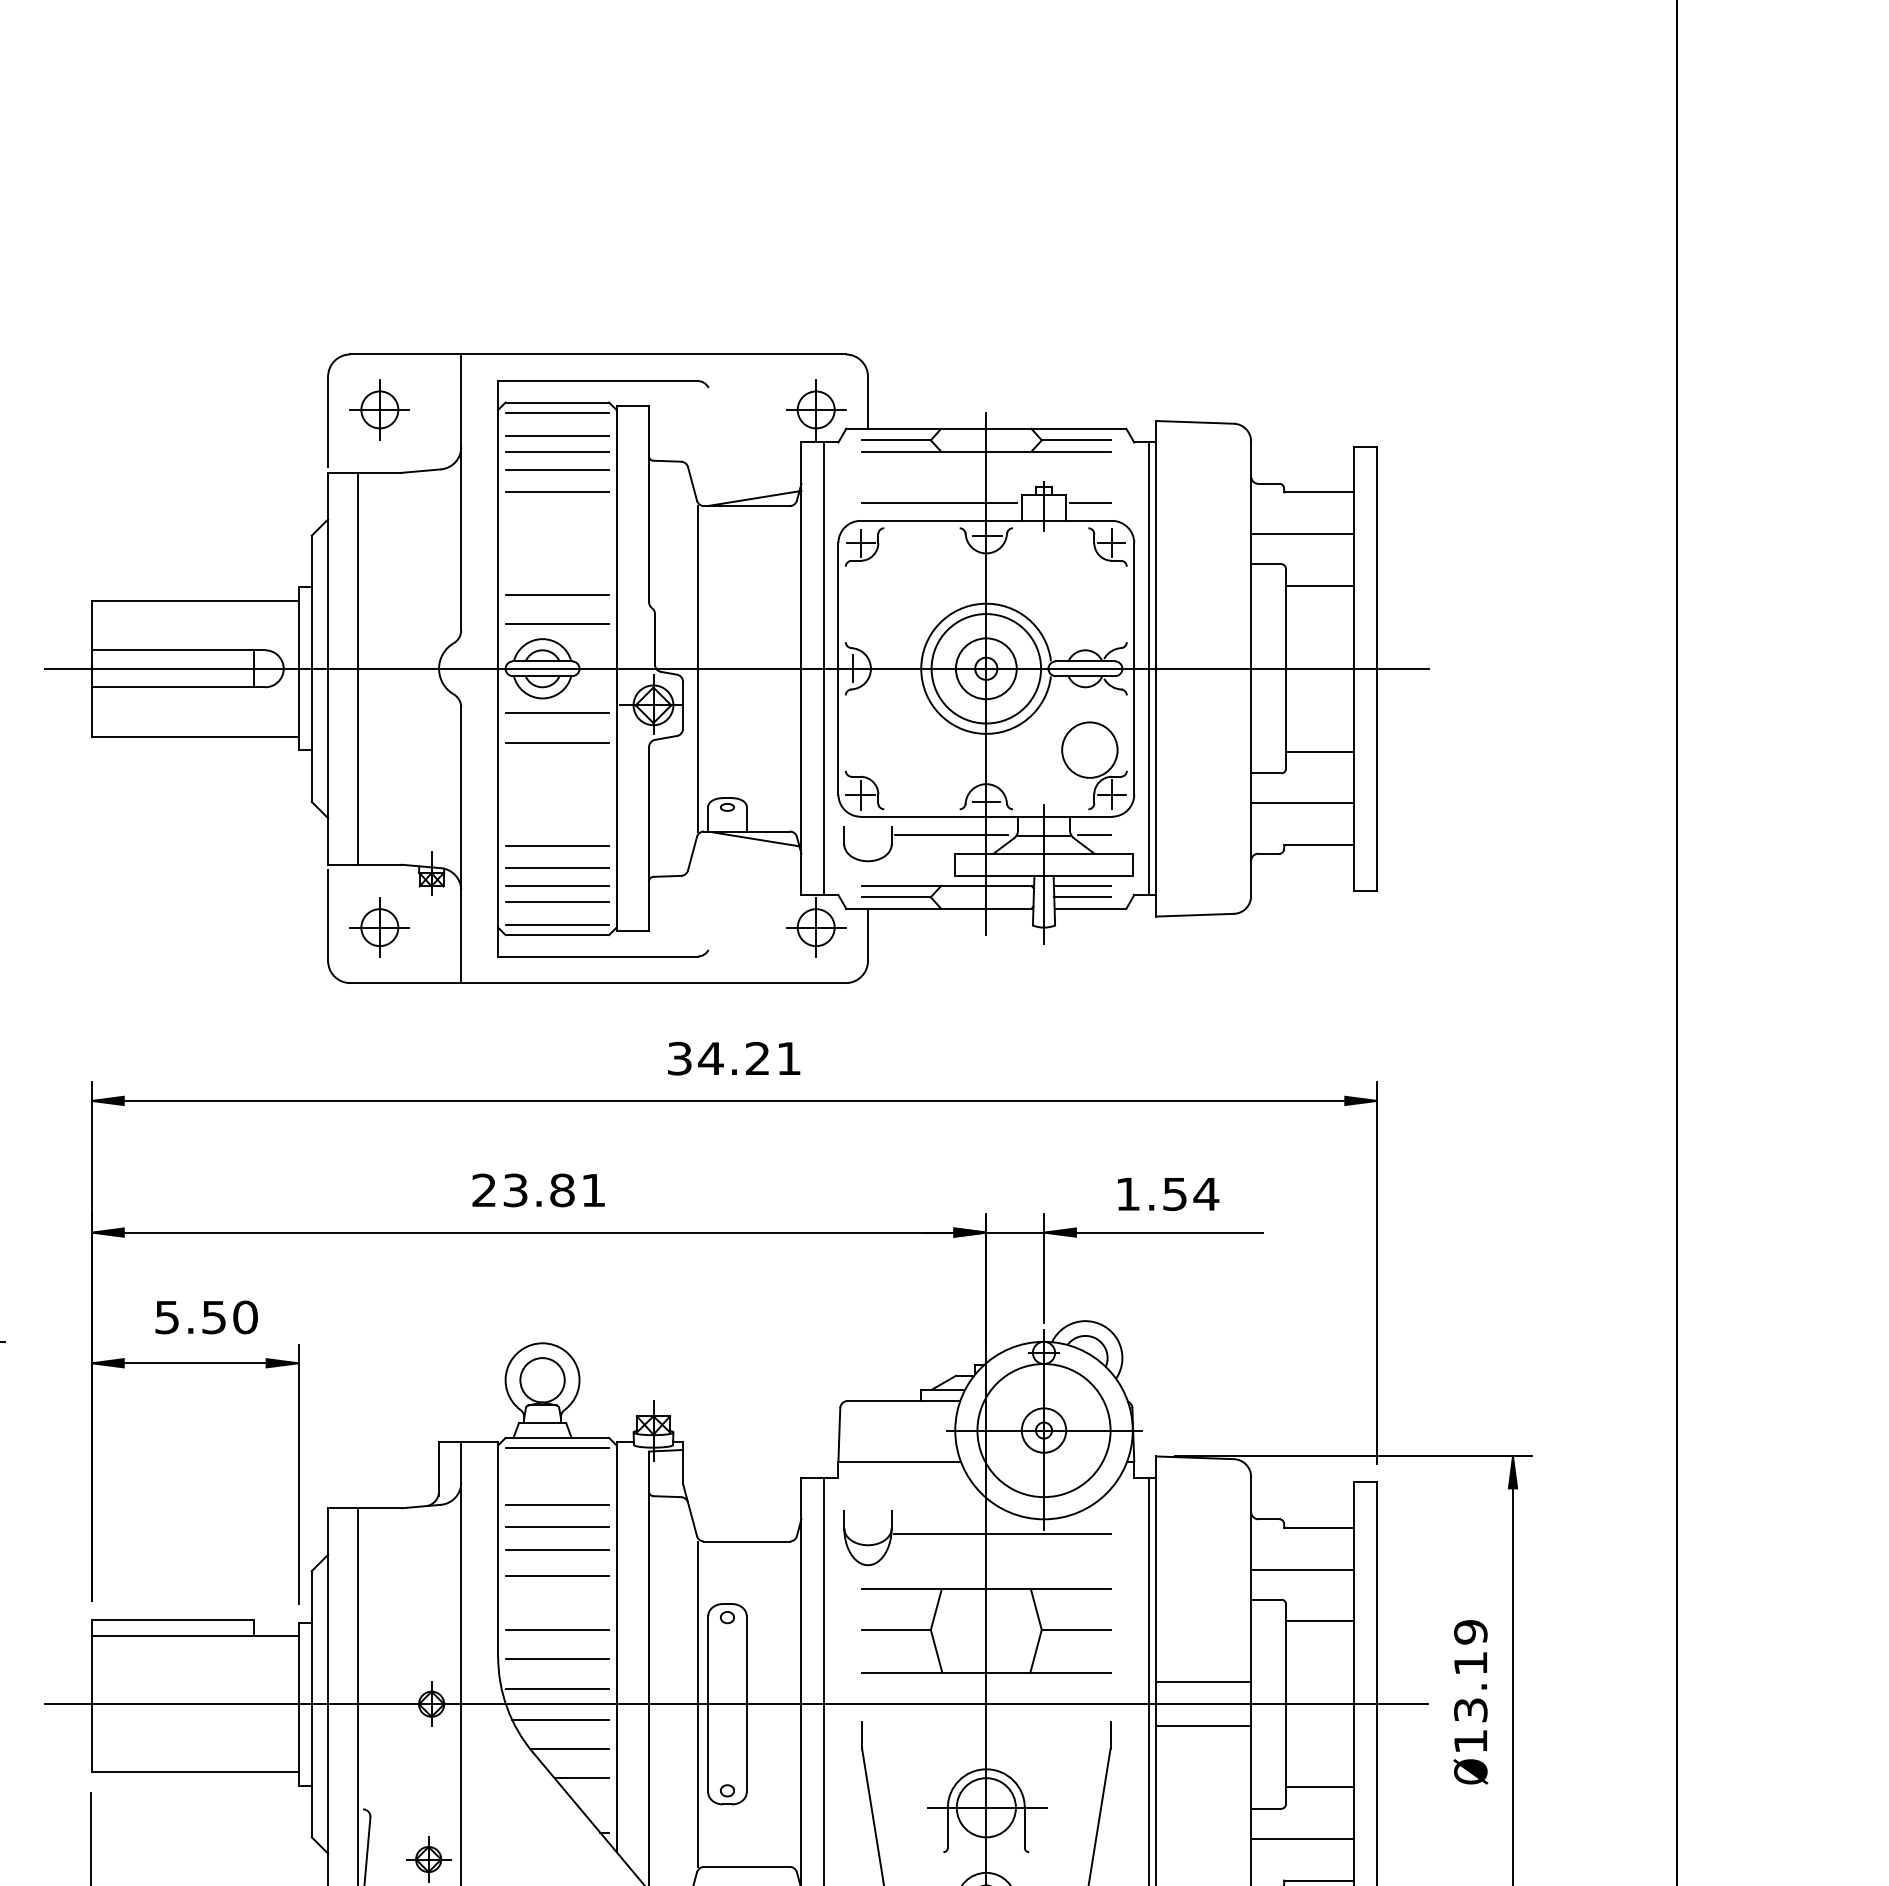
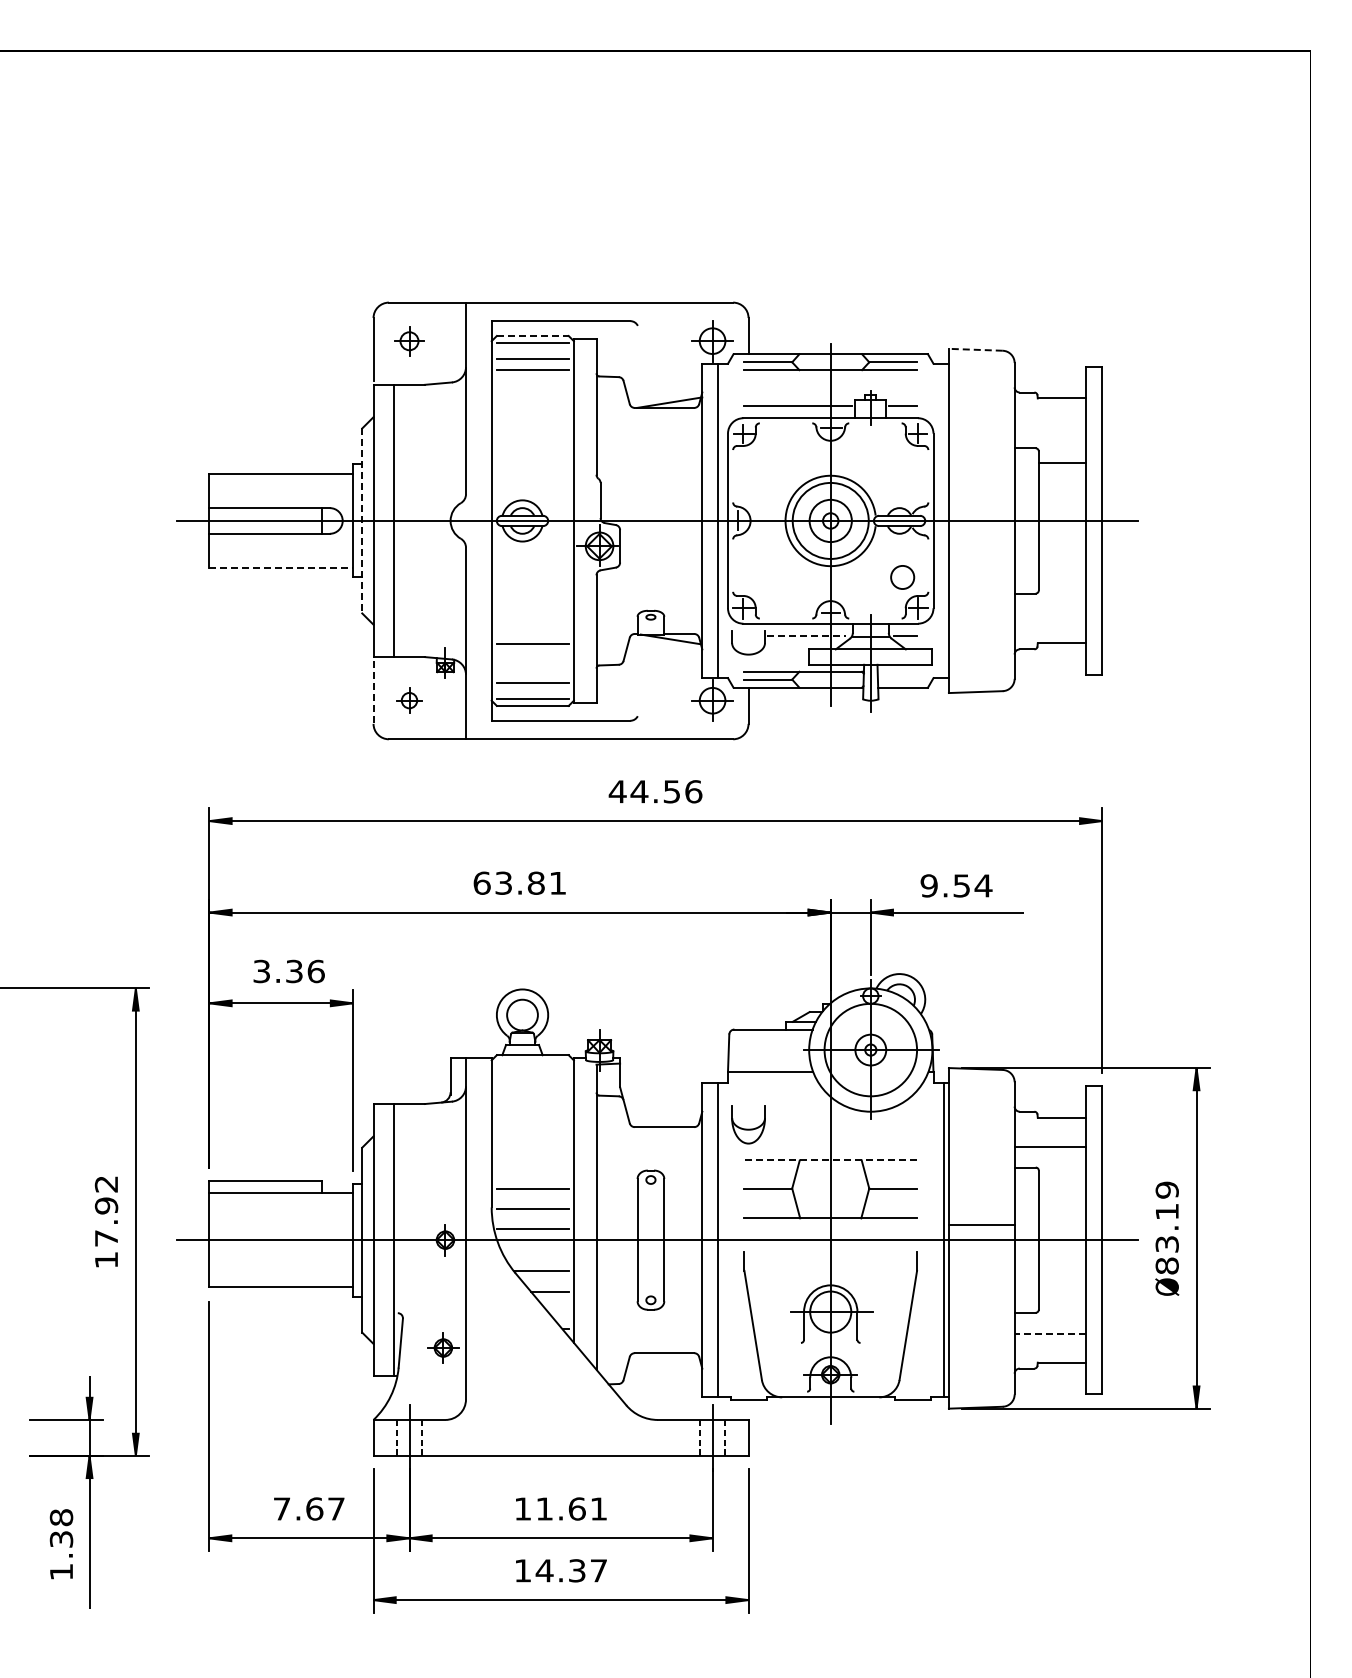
line: (556, 403) -> (532, 336), solid -> dashed
part: (379, 410) -> (409, 341), size x0.7
line: (1194, 421) -> (975, 349), solid -> dashed
line: (556, 469) -> (532, 382), removed
line: (556, 491) -> (532, 397), removed
line: (1301, 534) -> (1049, 427), removed
line: (556, 594) -> (532, 469), removed
line: (556, 624) -> (532, 490), removed
line: (698, 668) -> (630, 520), removed
line: (1148, 668) -> (943, 520), removed
line: (312, 669) -> (362, 521), solid -> dashed
line: (556, 712) -> (532, 551), removed
line: (195, 737) -> (281, 568), solid -> dashed
line: (556, 742) -> (532, 572), removed
circle: (1089, 750) -> (902, 577), size x0.6
line: (1318, 751) -> (1061, 578), removed
line: (1301, 803) -> (1049, 614), removed
line: (951, 835) -> (806, 636), solid -> dashed
line: (556, 868) -> (532, 659), removed
line: (556, 885) -> (532, 671), removed
line: (1082, 885) -> (897, 671), removed
line: (1082, 897) -> (897, 679), removed
line: (328, 915) -> (373, 692), solid -> dashed
part: (379, 927) -> (409, 700), size x0.6
text: (734, 1058) -> (655, 791), 34.21 -> 44.56
text: (483, 1189) -> (481, 882), 23.81 -> 63.81
text: (1127, 1193) -> (928, 885), 1.54 -> 9.54
text: (207, 1315) -> (289, 970), 5.50 -> 3.36
line: (556, 1448) -> (532, 1062), removed
line: (556, 1506) -> (532, 1102), removed
line: (556, 1527) -> (532, 1117), removed
line: (1001, 1534) -> (841, 1122), removed
line: (556, 1550) -> (532, 1133), removed
line: (556, 1575) -> (532, 1150), removed
line: (985, 1589) -> (830, 1160), solid -> dashed
line: (1318, 1621) -> (1061, 1182), removed
line: (698, 1704) -> (630, 1240), removed
line: (559, 1719) -> (534, 1250), removed
line: (1203, 1726) -> (981, 1255), removed
text: (1469, 1740) -> (1166, 1265), 13.19 -> 83.19
line: (1318, 1786) -> (1061, 1297), removed
line: (1302, 1838) -> (1050, 1333), solid -> dashed

